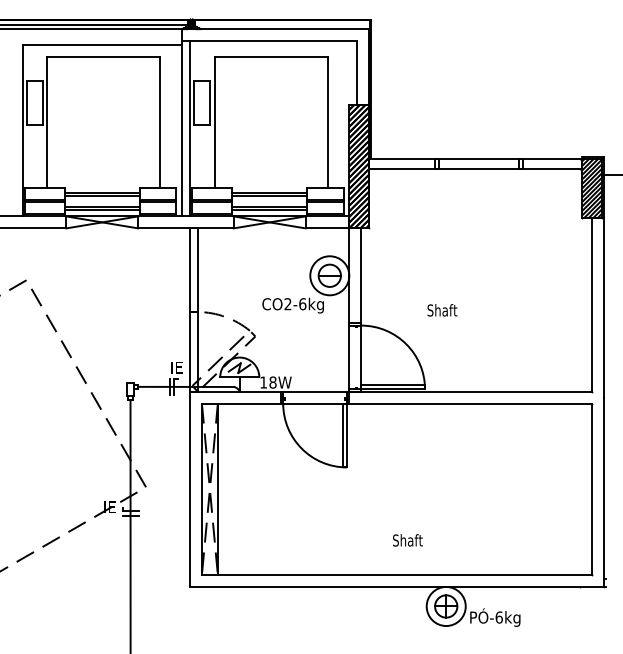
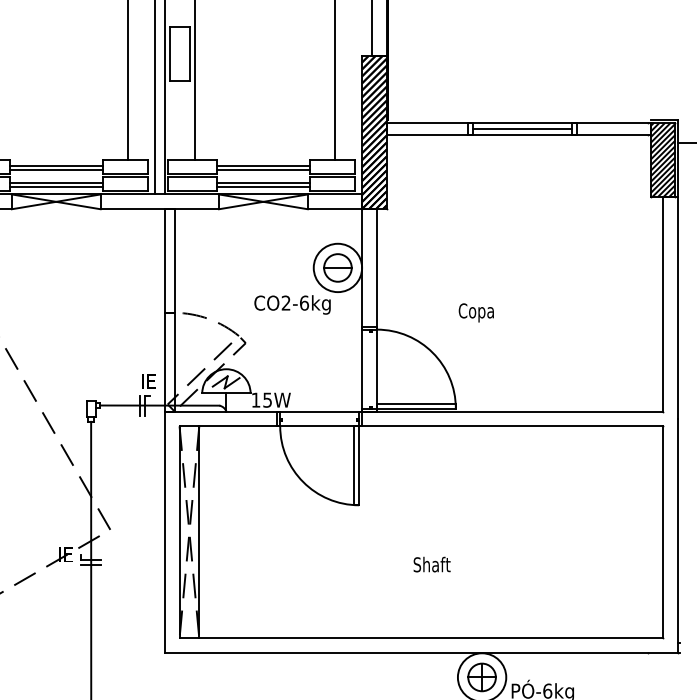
line: (478, 163) -> (522, 128), added
text: (442, 311) -> (477, 312), Shaft -> Copa
text: (272, 382) -> (266, 400), 18W -> 15W
text: (407, 540) -> (431, 564), moved

